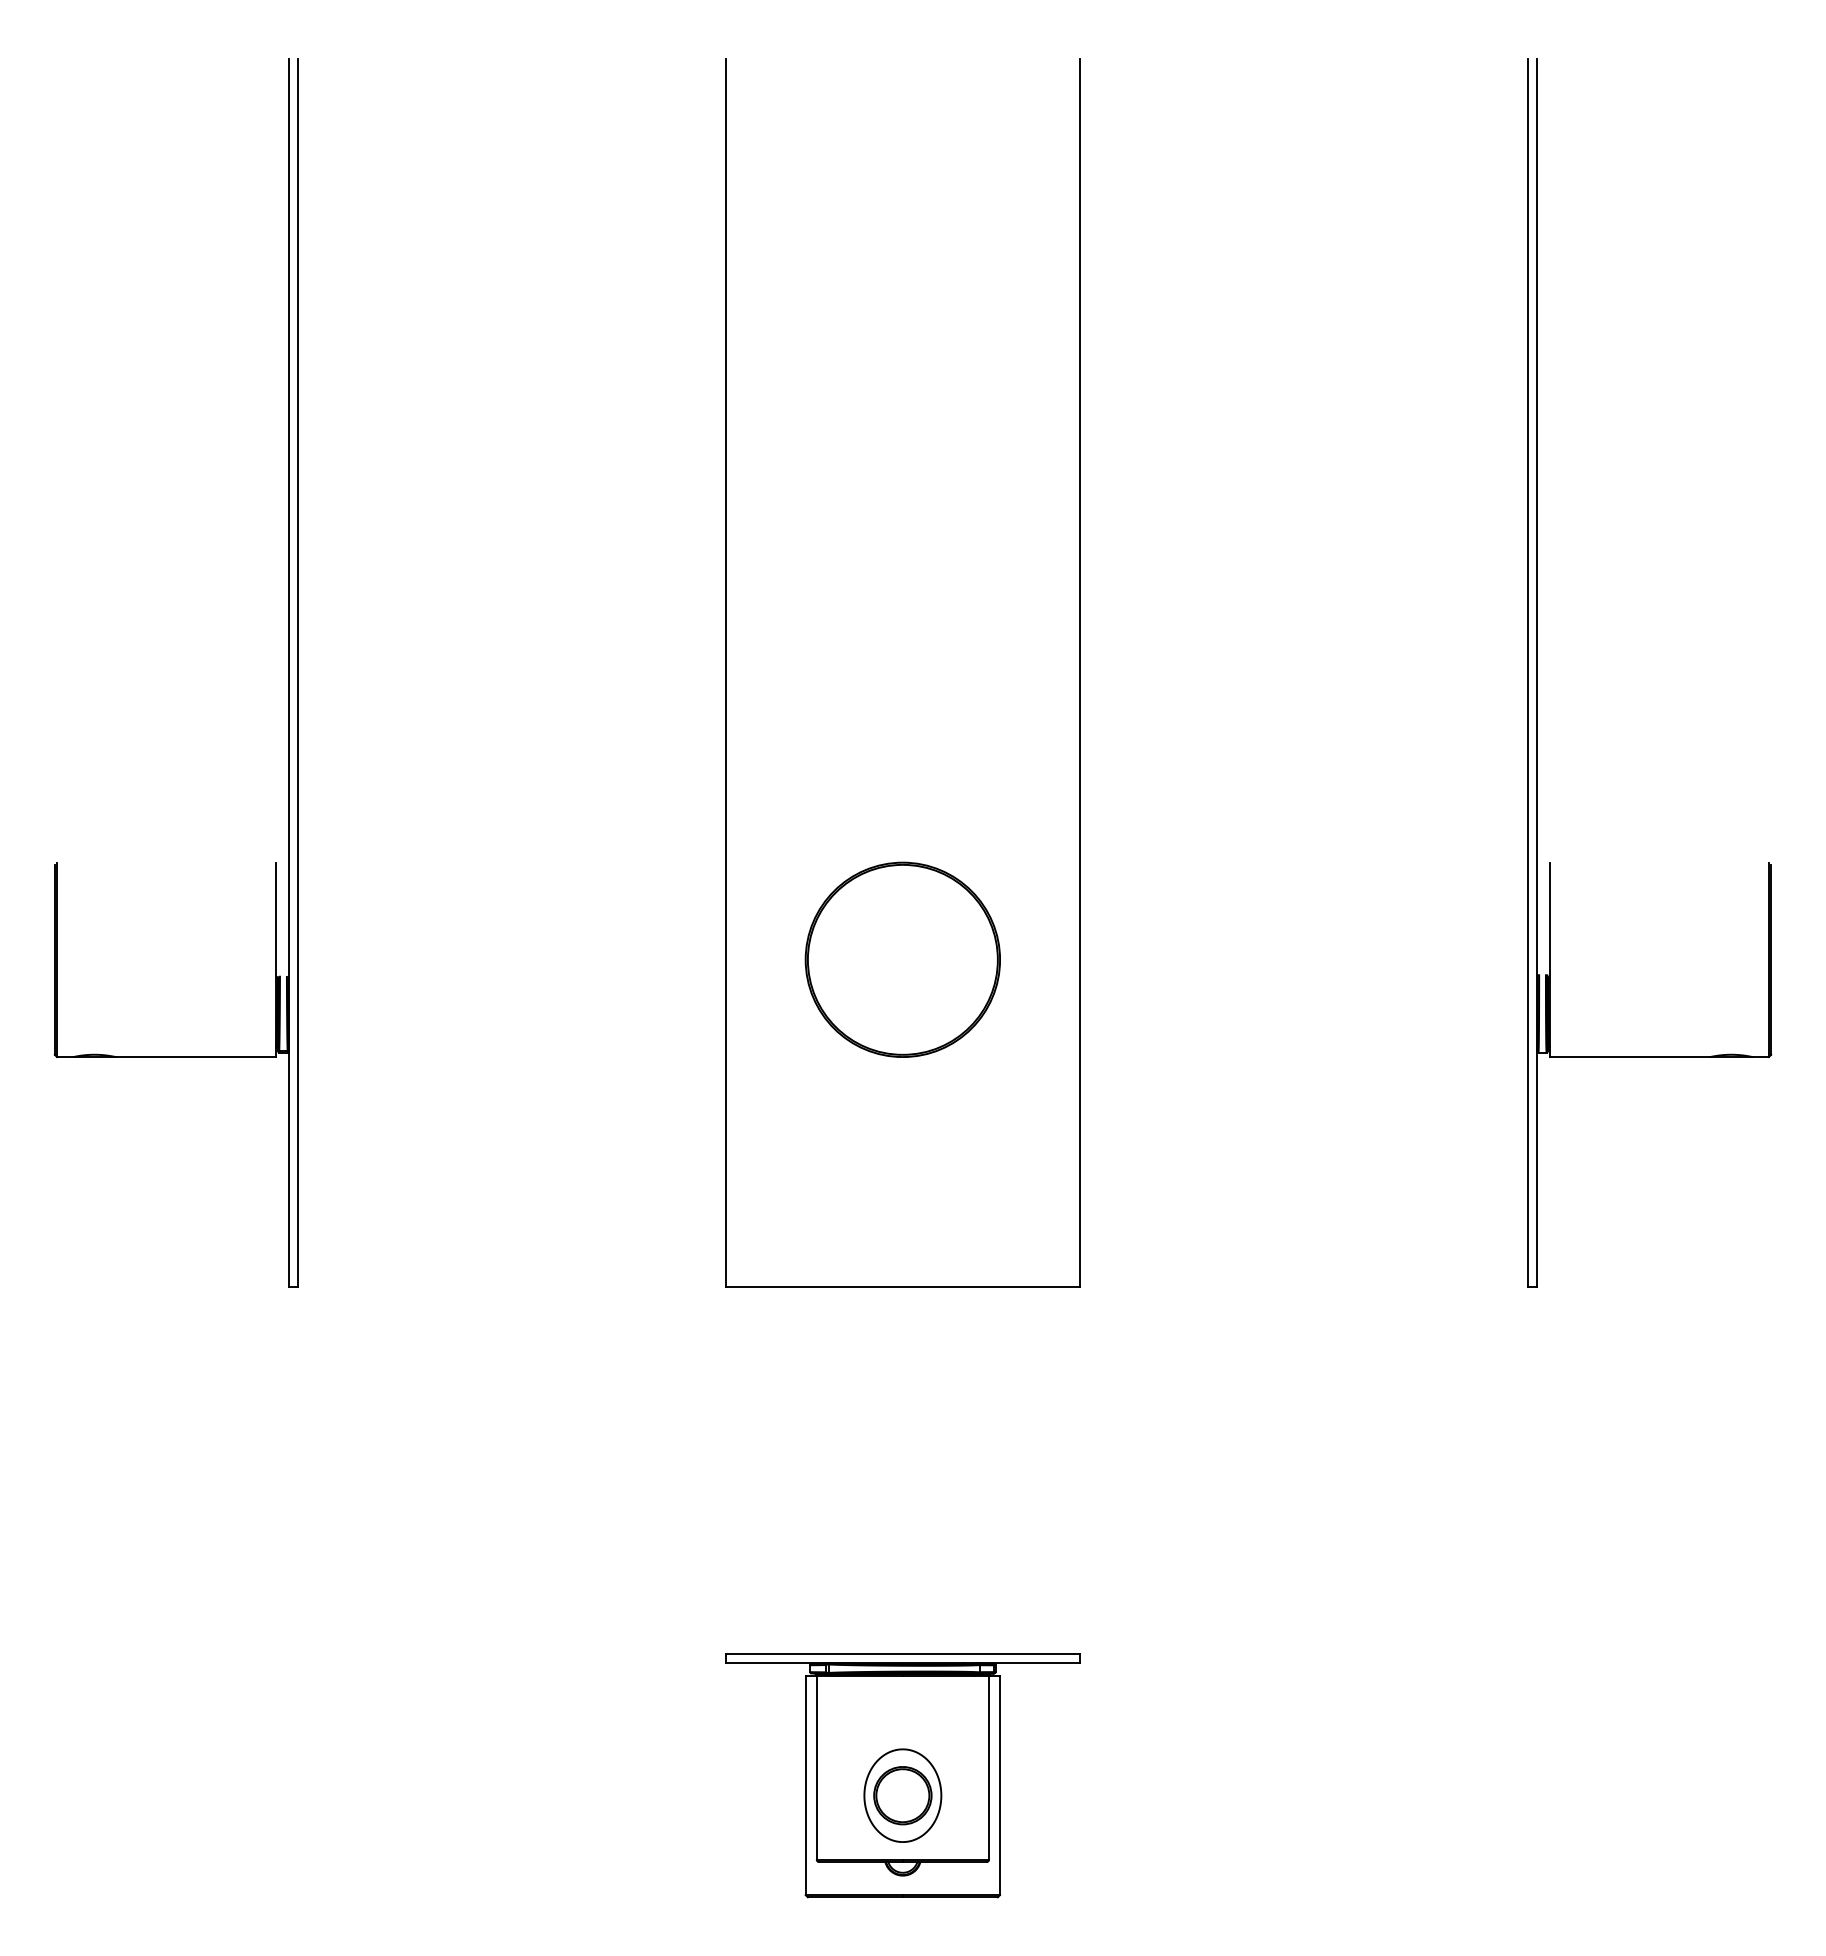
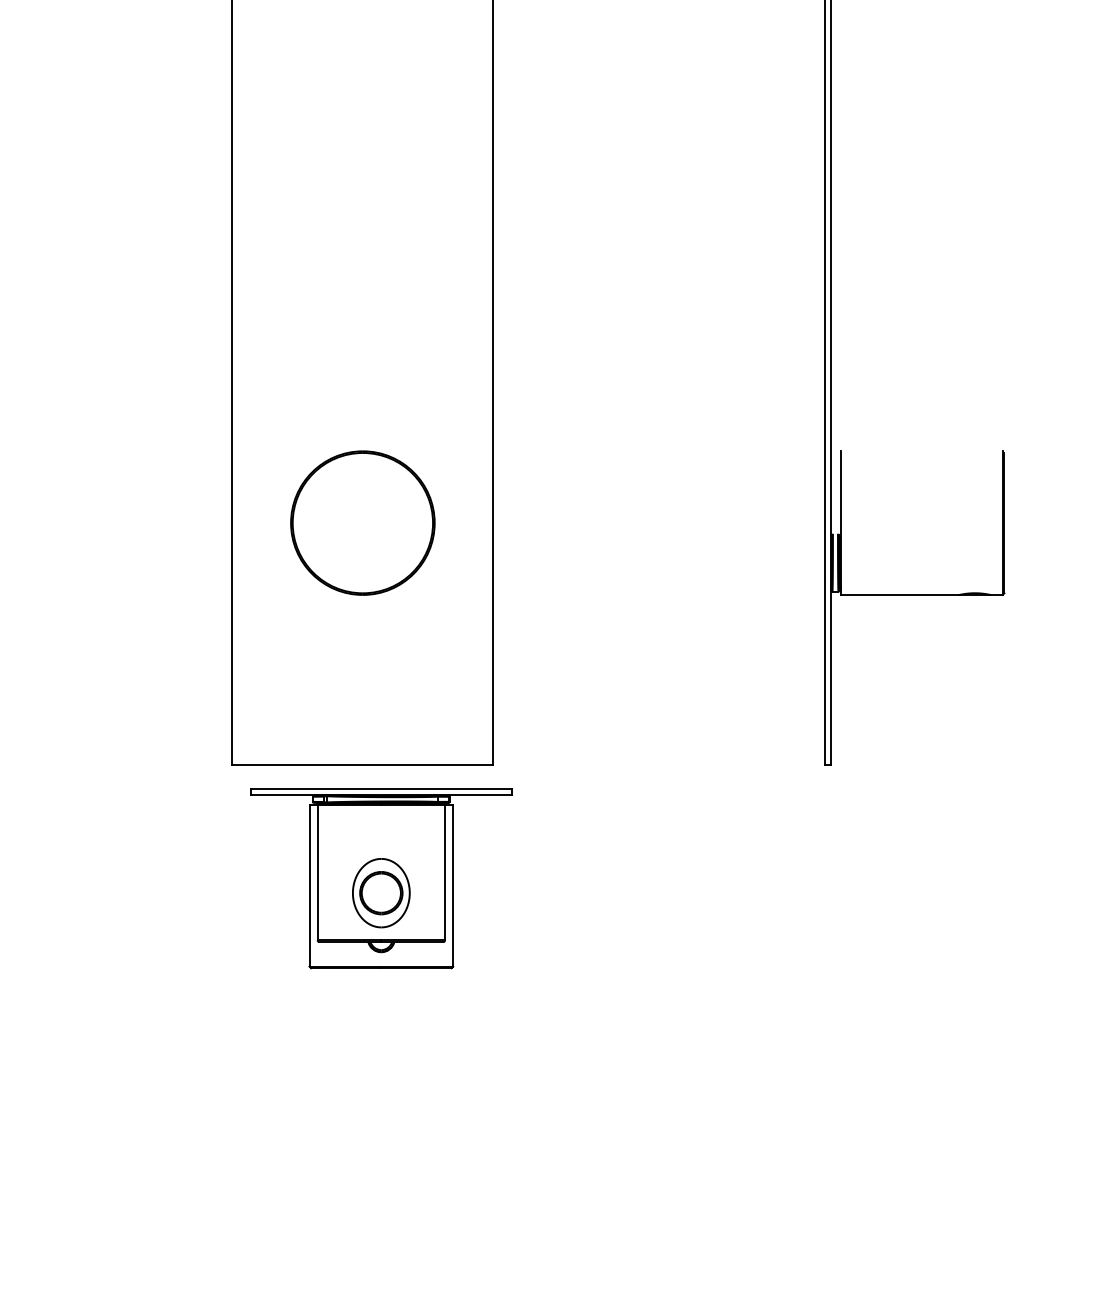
part: (902, 1775) -> (381, 878), moved

